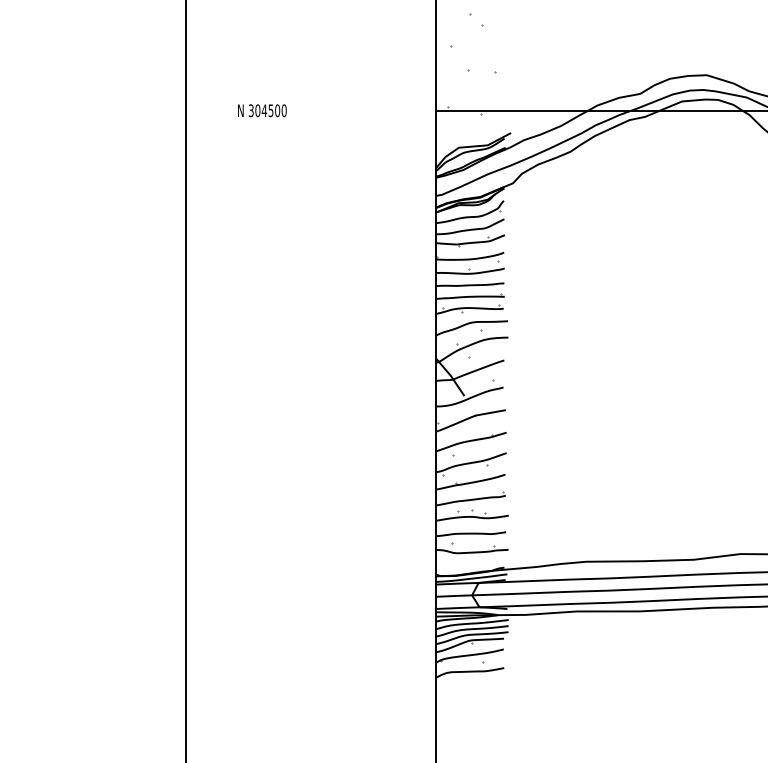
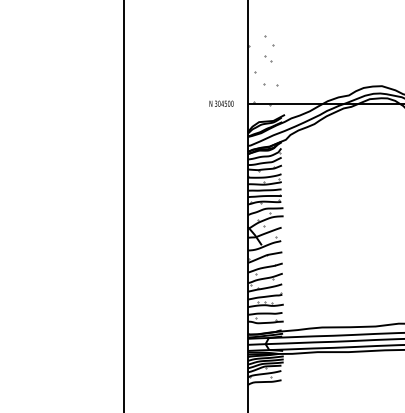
text: (262, 110) -> (221, 103), moved

